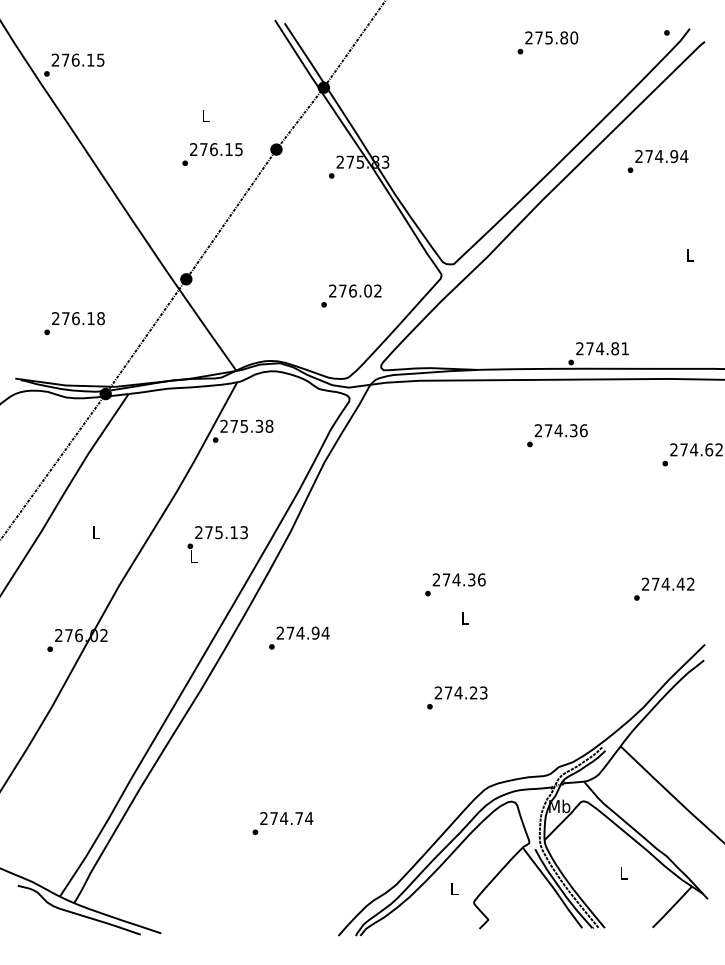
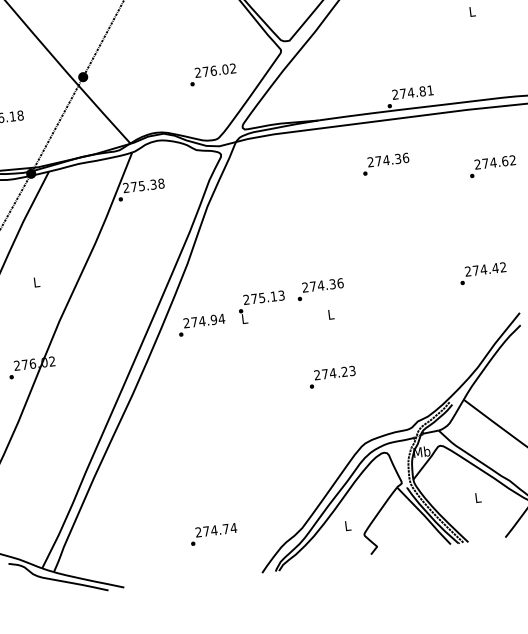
text: (217, 544) -> (262, 307), moved
text: (299, 637) -> (201, 324), moved
text: (282, 823) -> (213, 534), moved

